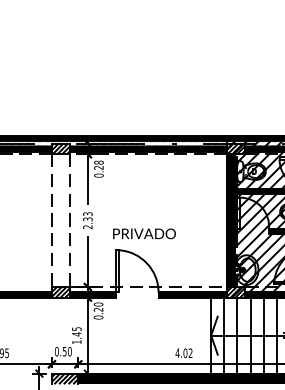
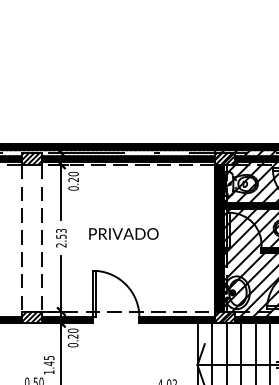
text: (98, 162) -> (73, 173), 0.28 -> 0.20
text: (87, 218) -> (60, 235), 2.33 -> 2.53
text: (144, 233) -> (123, 233), moved

